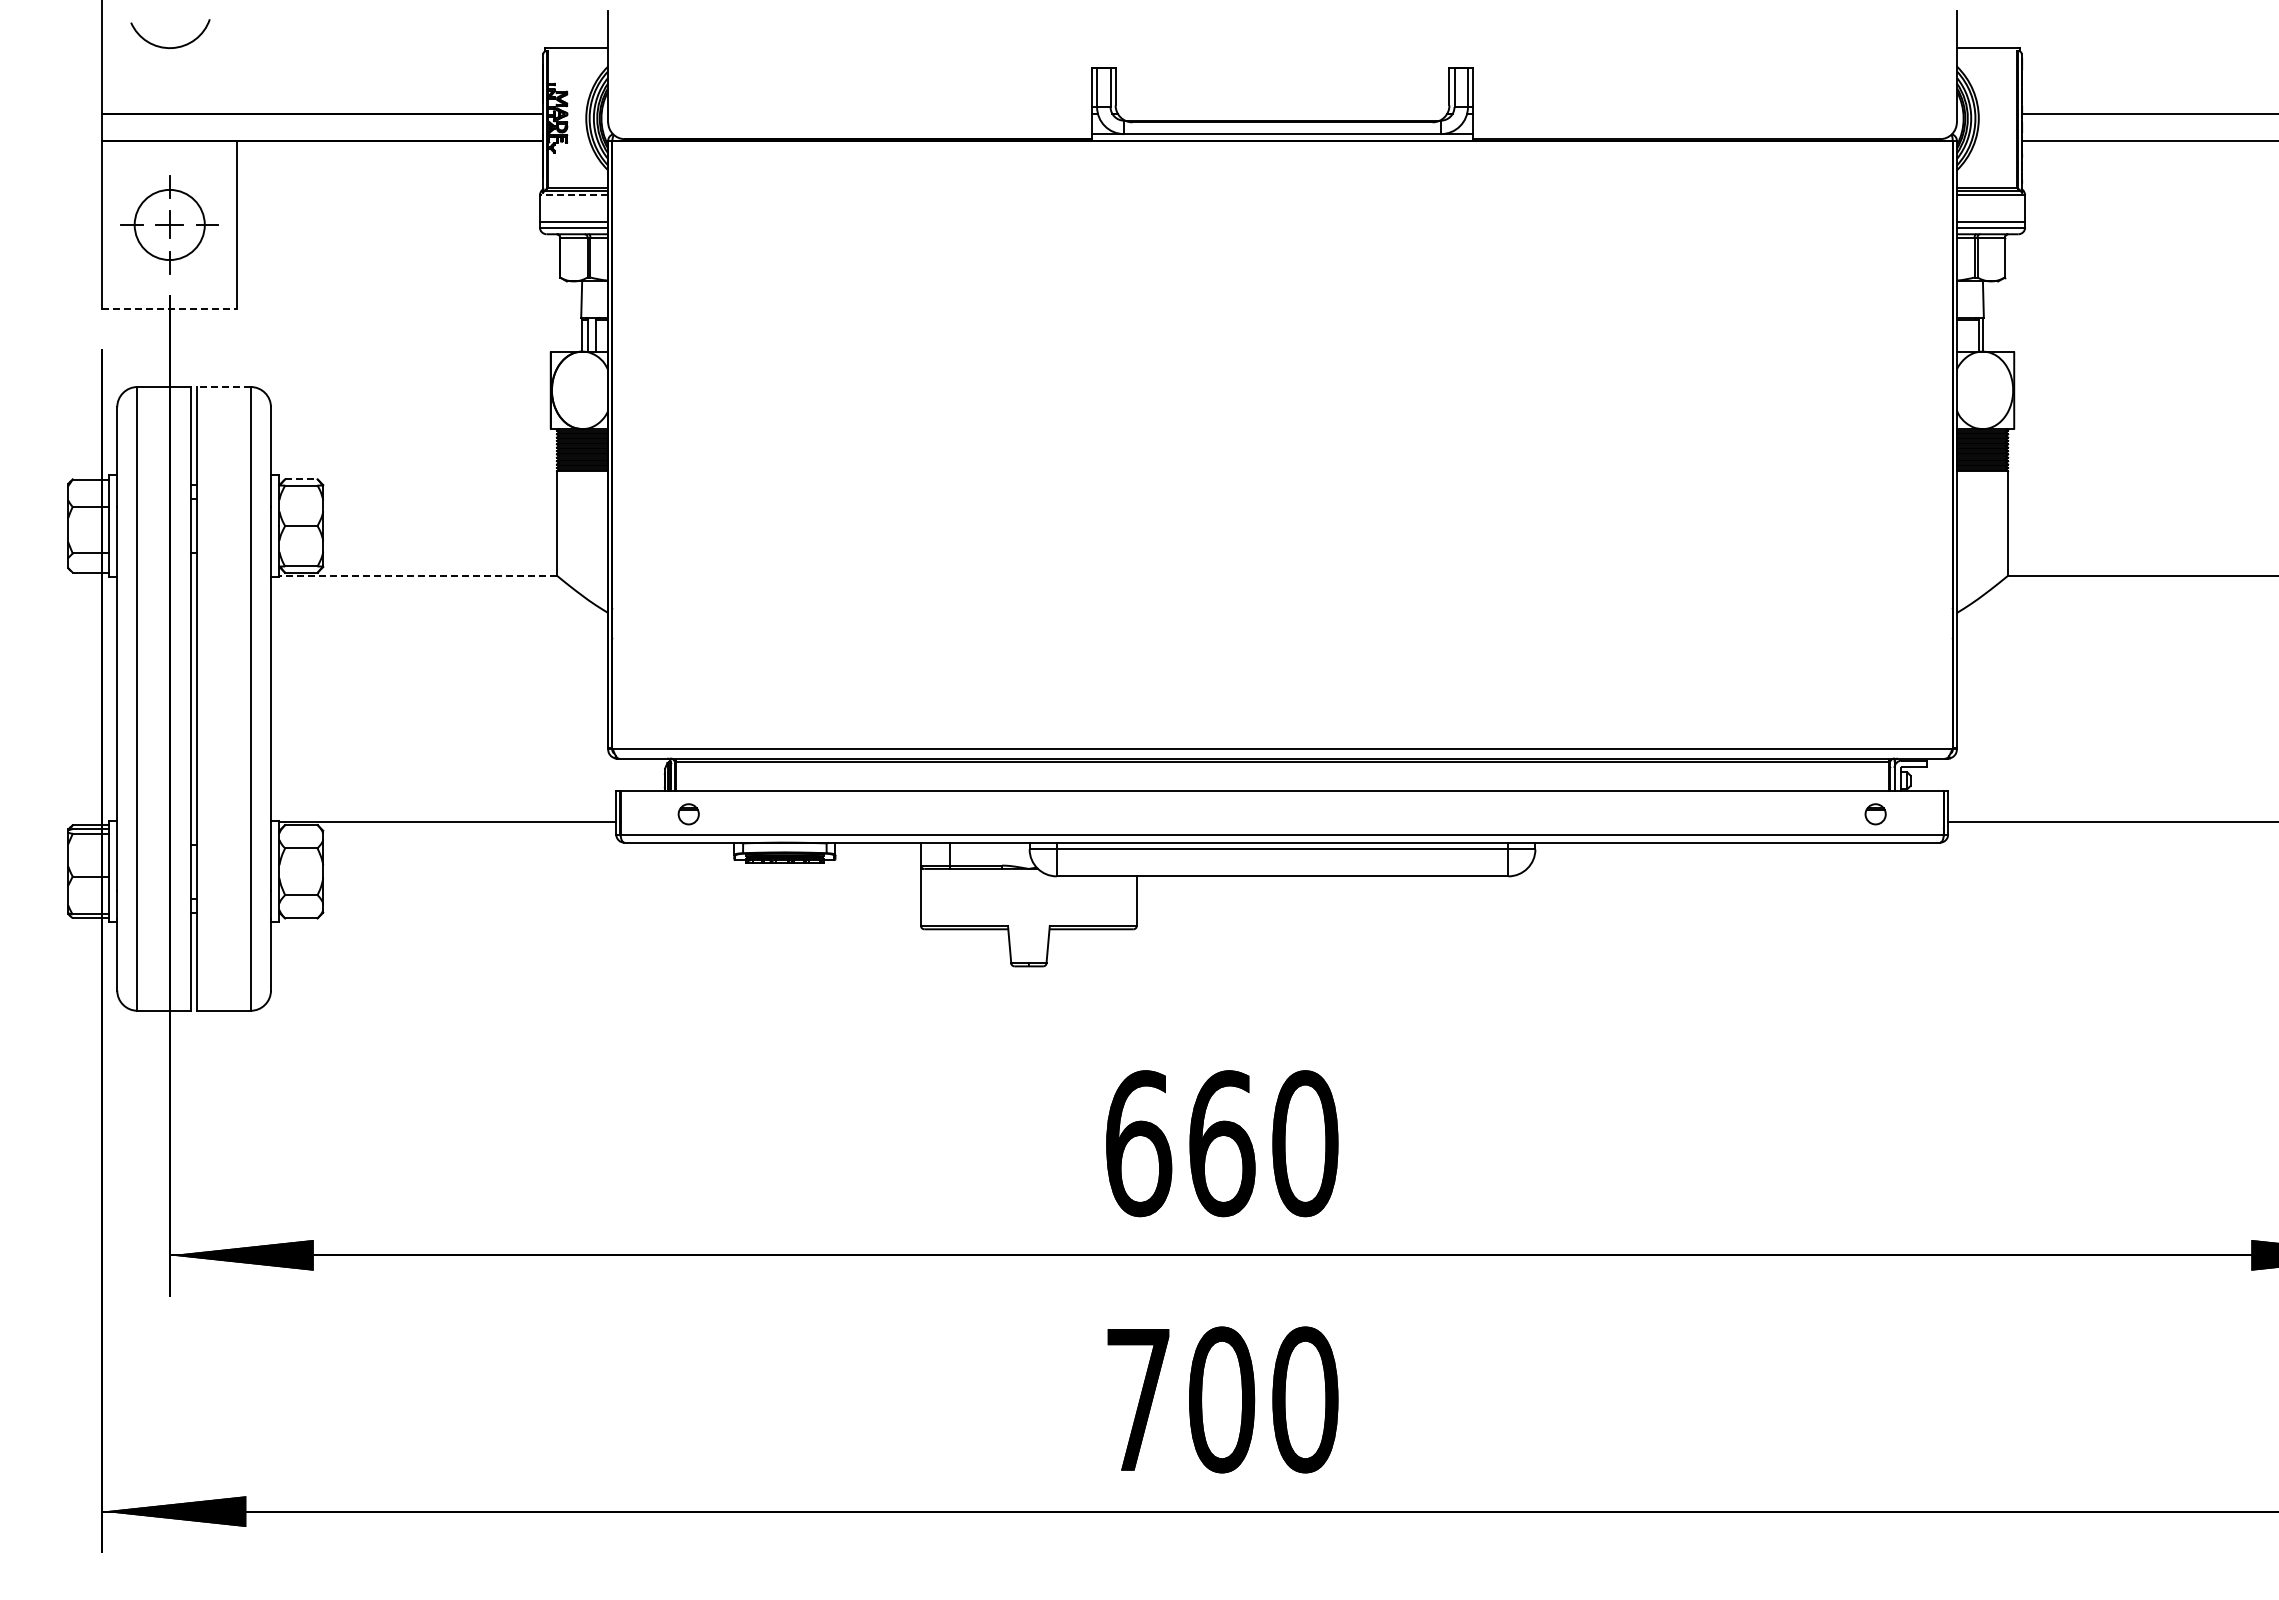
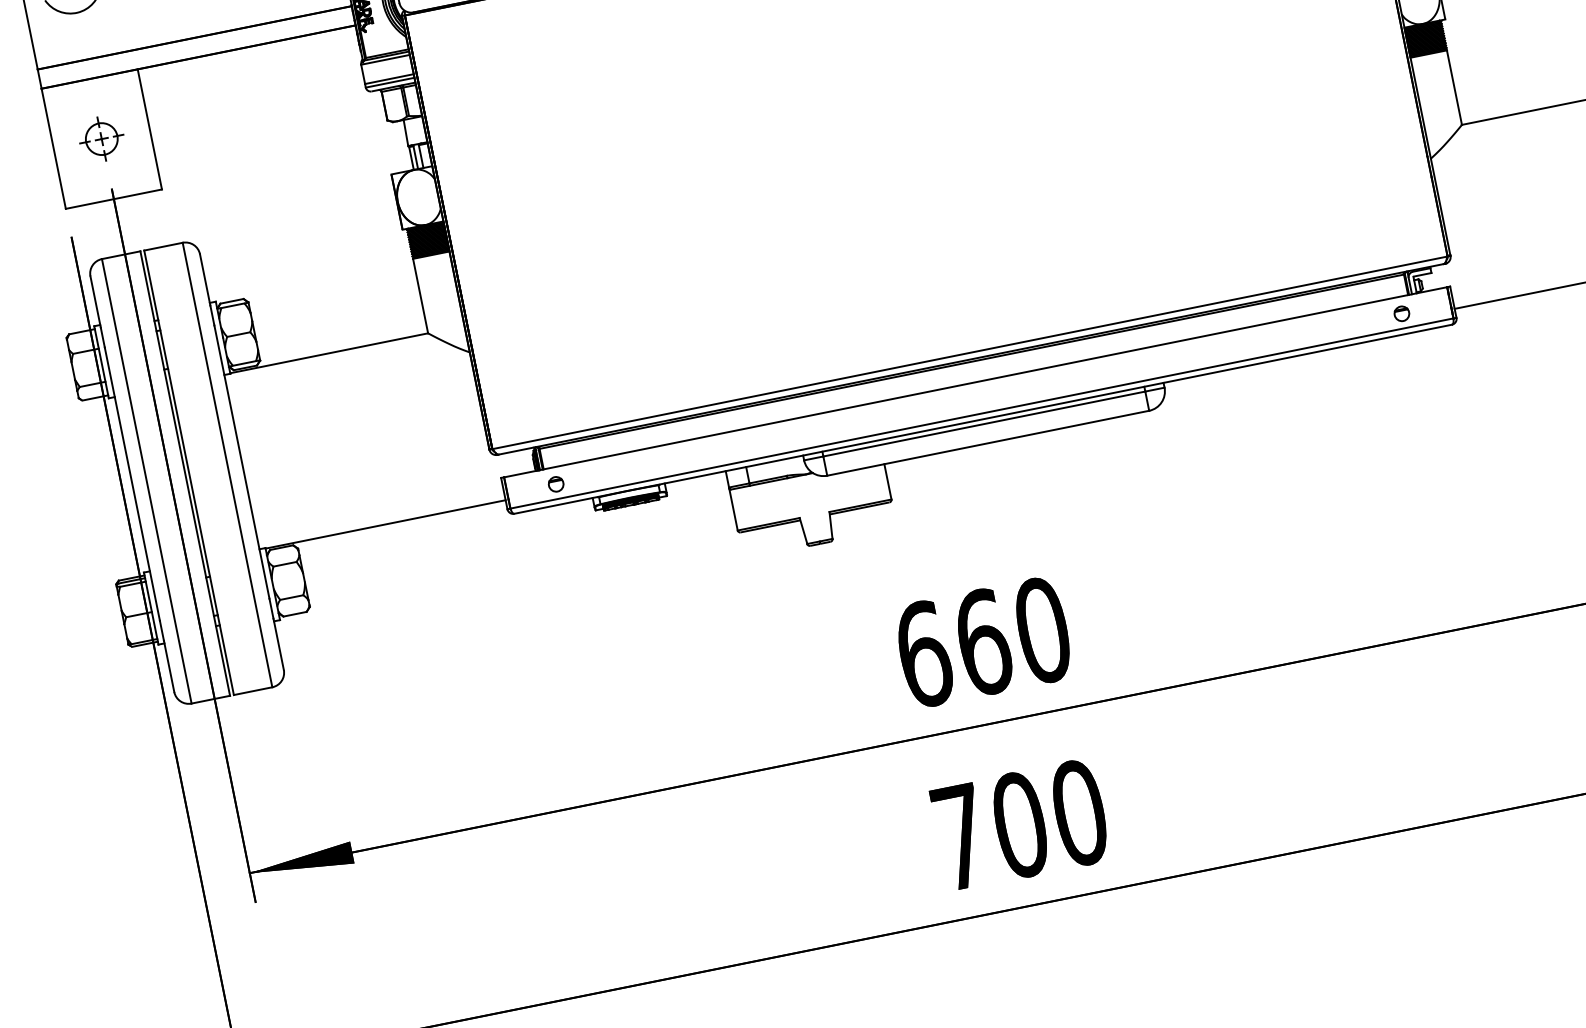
line: (573, 195) -> (385, 59), dashed -> solid
part: (169, 225) -> (101, 139), size x0.62
line: (170, 309) -> (114, 199), dashed -> solid
line: (223, 387) -> (163, 247), dashed -> solid
line: (301, 479) -> (232, 301), dashed -> solid
line: (418, 575) -> (329, 353), dashed -> solid

